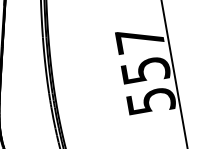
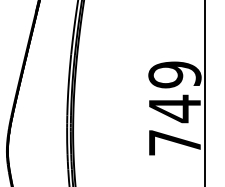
text: (145, 70) -> (174, 108), 557 -> 749

